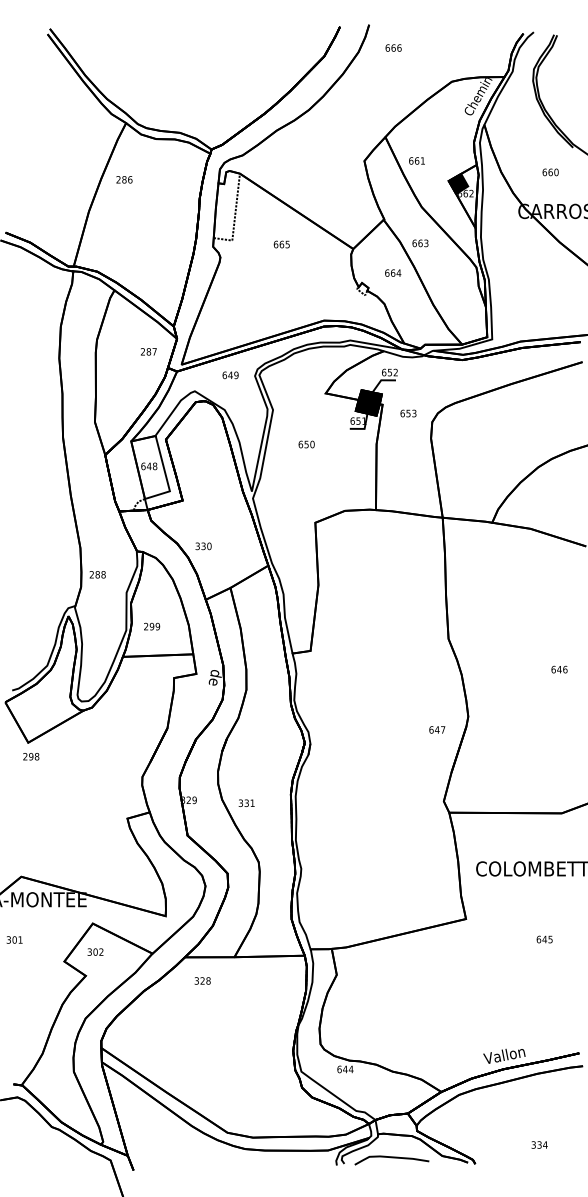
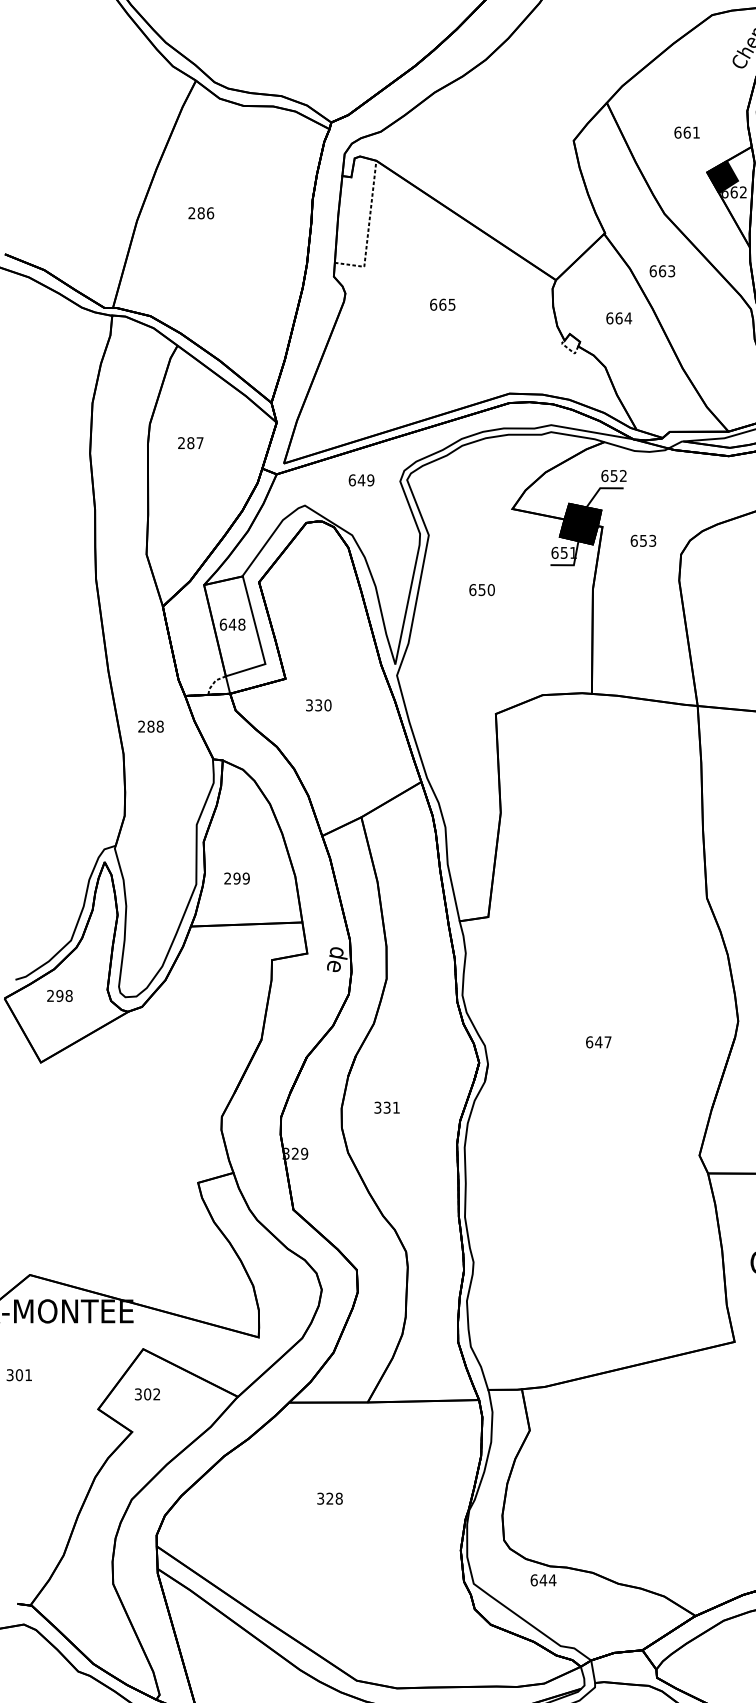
text: (416, 160) -> (686, 131), moved
text: (124, 179) -> (201, 212), moved
text: (281, 244) -> (442, 304), moved
text: (148, 351) -> (190, 442), moved
text: (203, 546) -> (318, 705), moved
text: (97, 574) -> (150, 726), moved
text: (437, 729) -> (599, 1041), moved
text: (31, 756) -> (60, 995), moved
text: (246, 802) -> (386, 1106), moved
text: (202, 980) -> (329, 1497), moved

